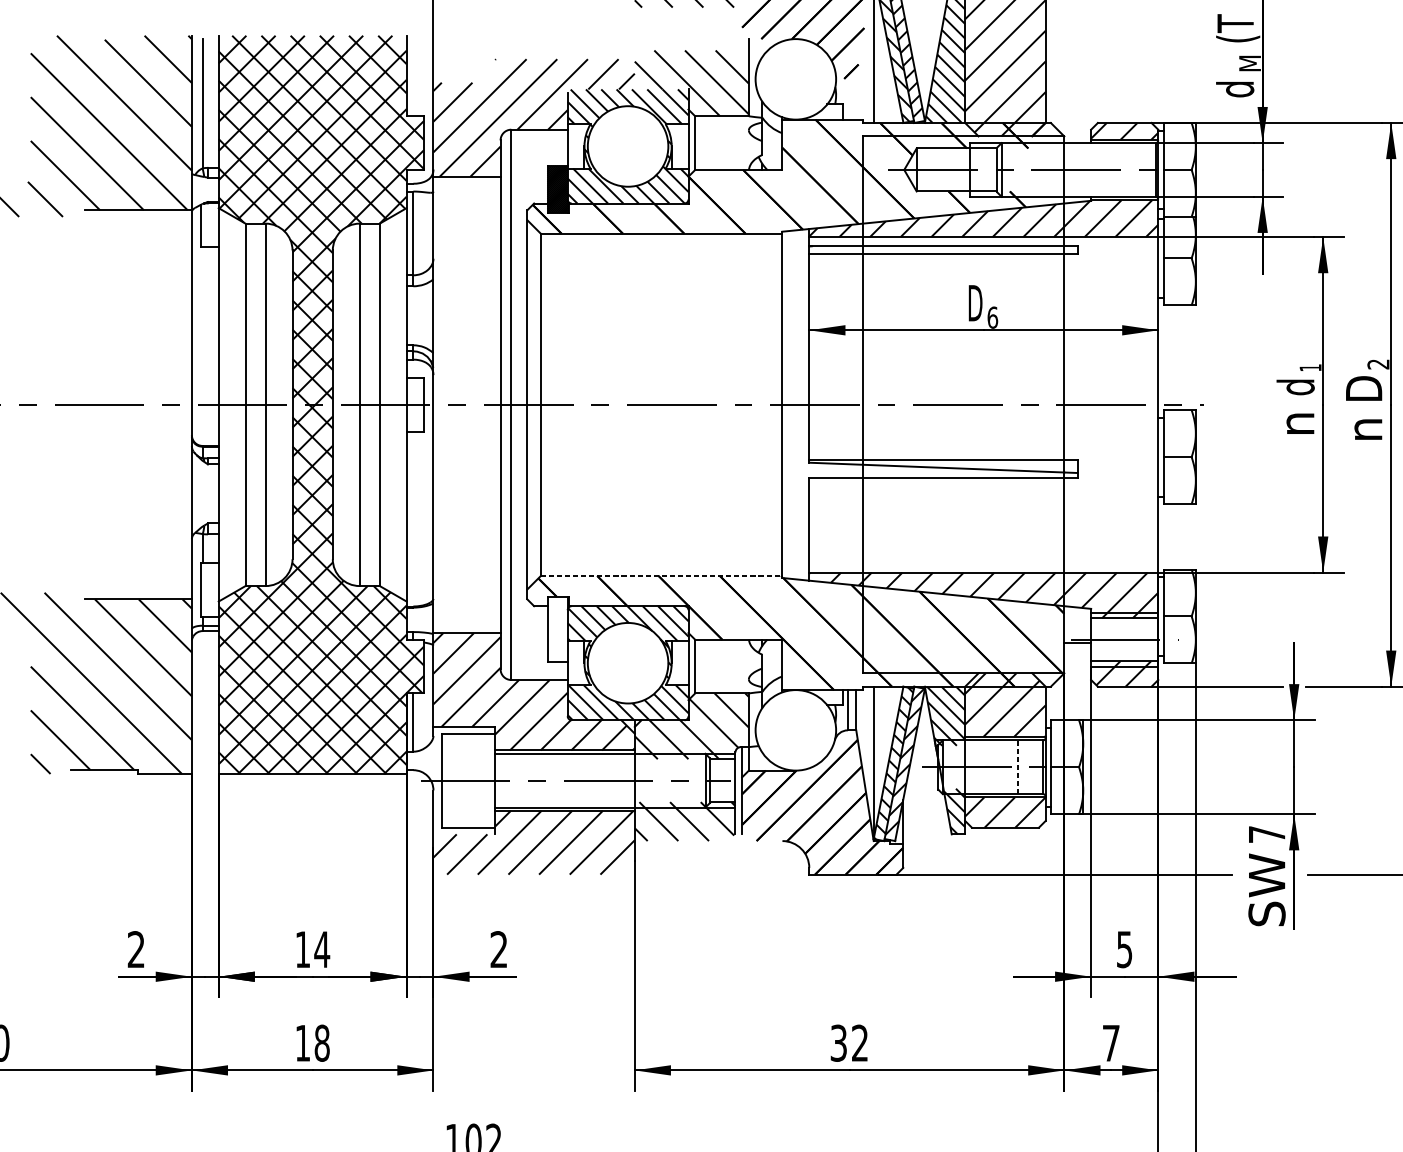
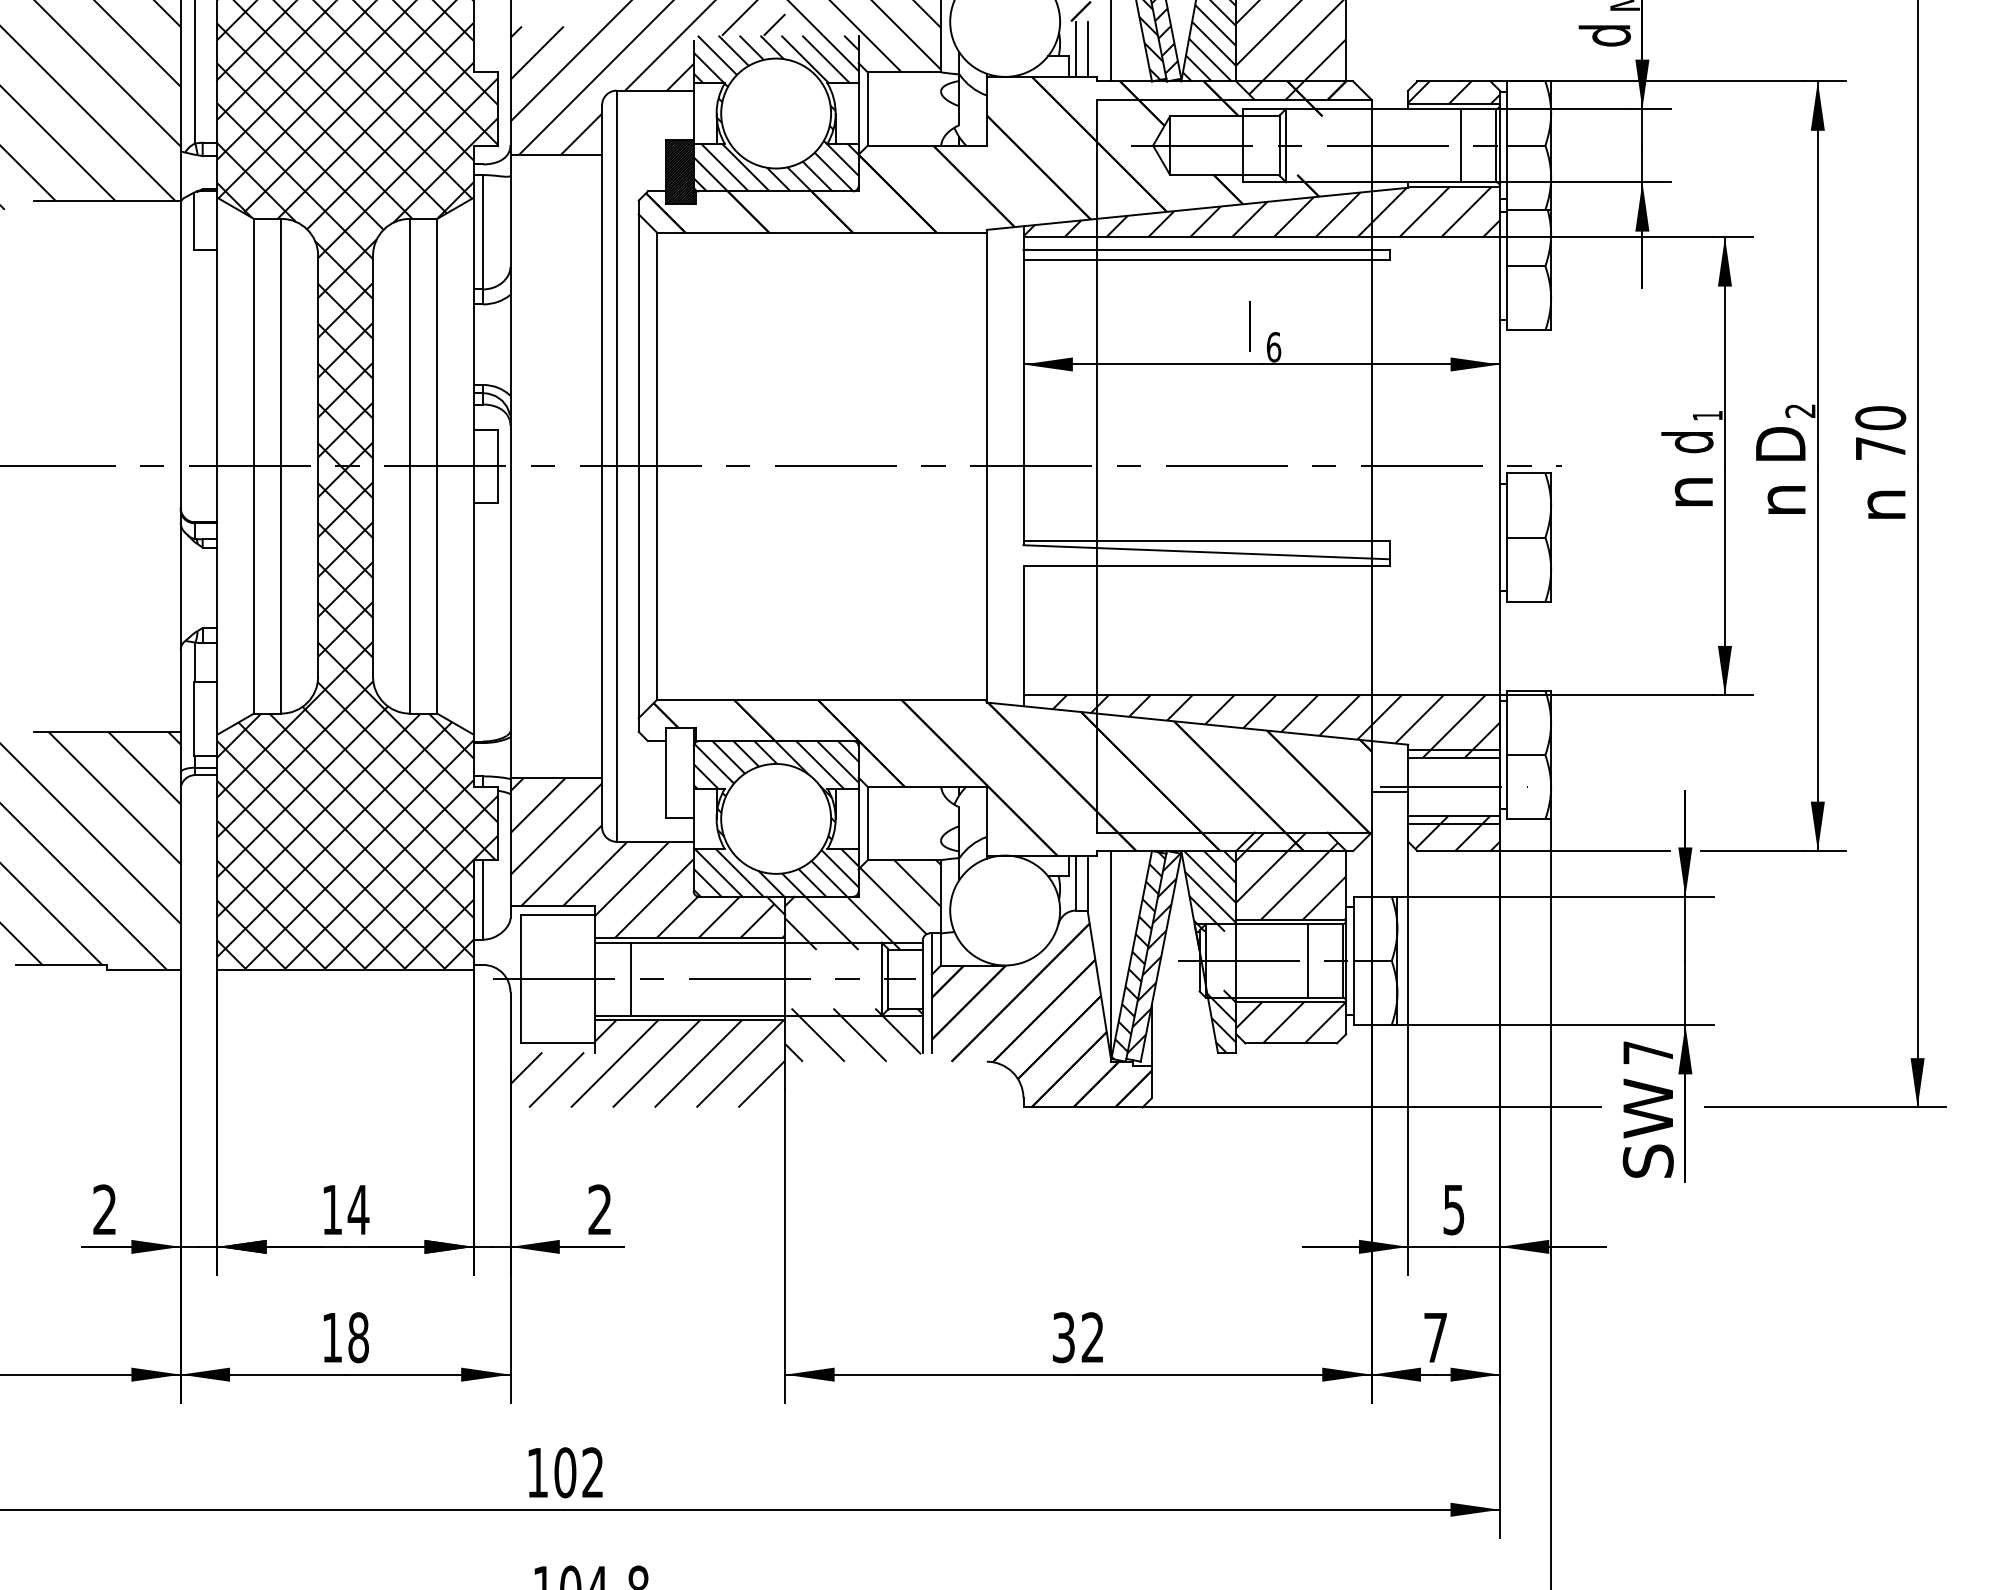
line: (848, 98) -> (1076, 48), added
line: (856, 98) -> (1087, 48), added
line: (1130, 169) -> (1461, 145), added
text: (975, 302) -> (1250, 326), D -> l
line: (661, 575) -> (821, 699), dashed -> solid
line: (1017, 766) -> (1307, 960), dashed -> solid
line: (522, 780) -> (631, 978), added

